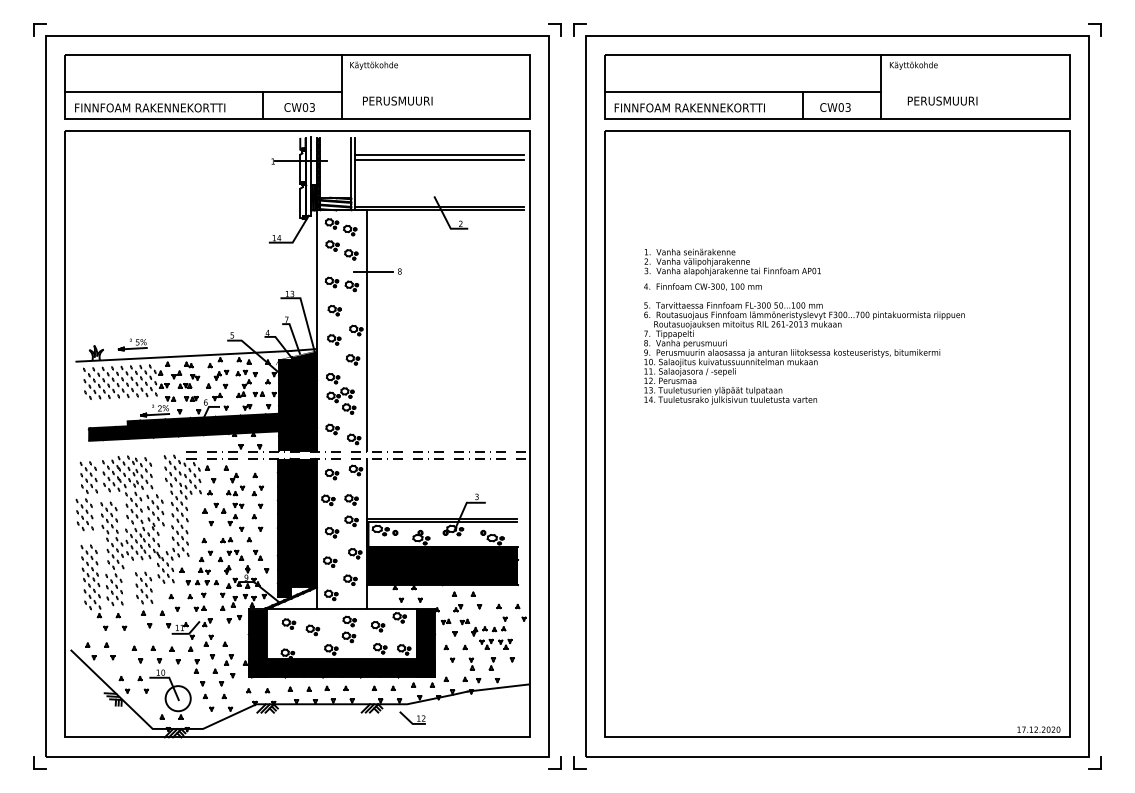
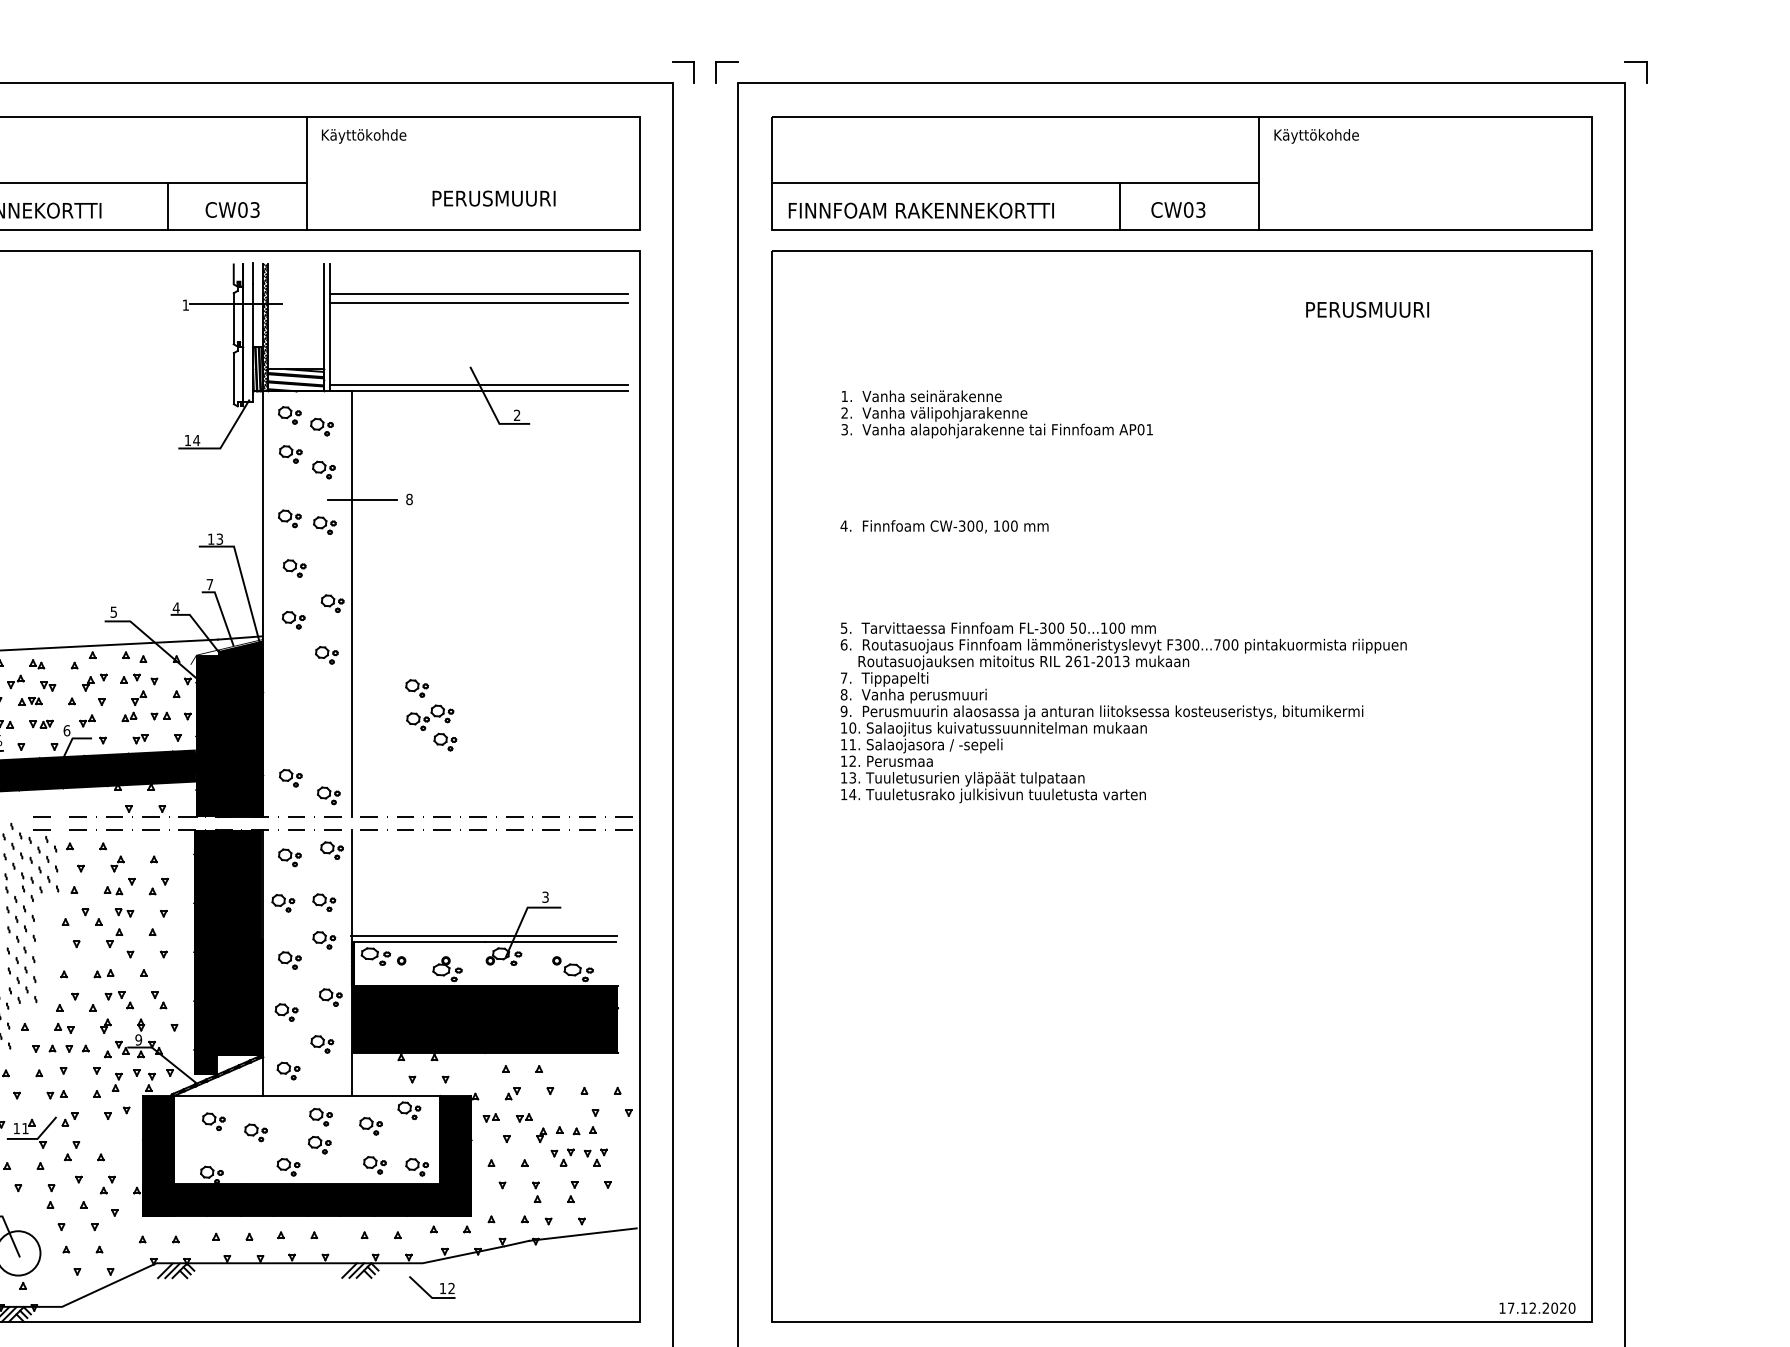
text: (397, 100) -> (493, 197), moved
text: (942, 100) -> (1367, 308), moved
text: (732, 261) -> (996, 412), moved
text: (804, 353) -> (1123, 712), moved
part: (341, 393) -> (431, 714), moved

